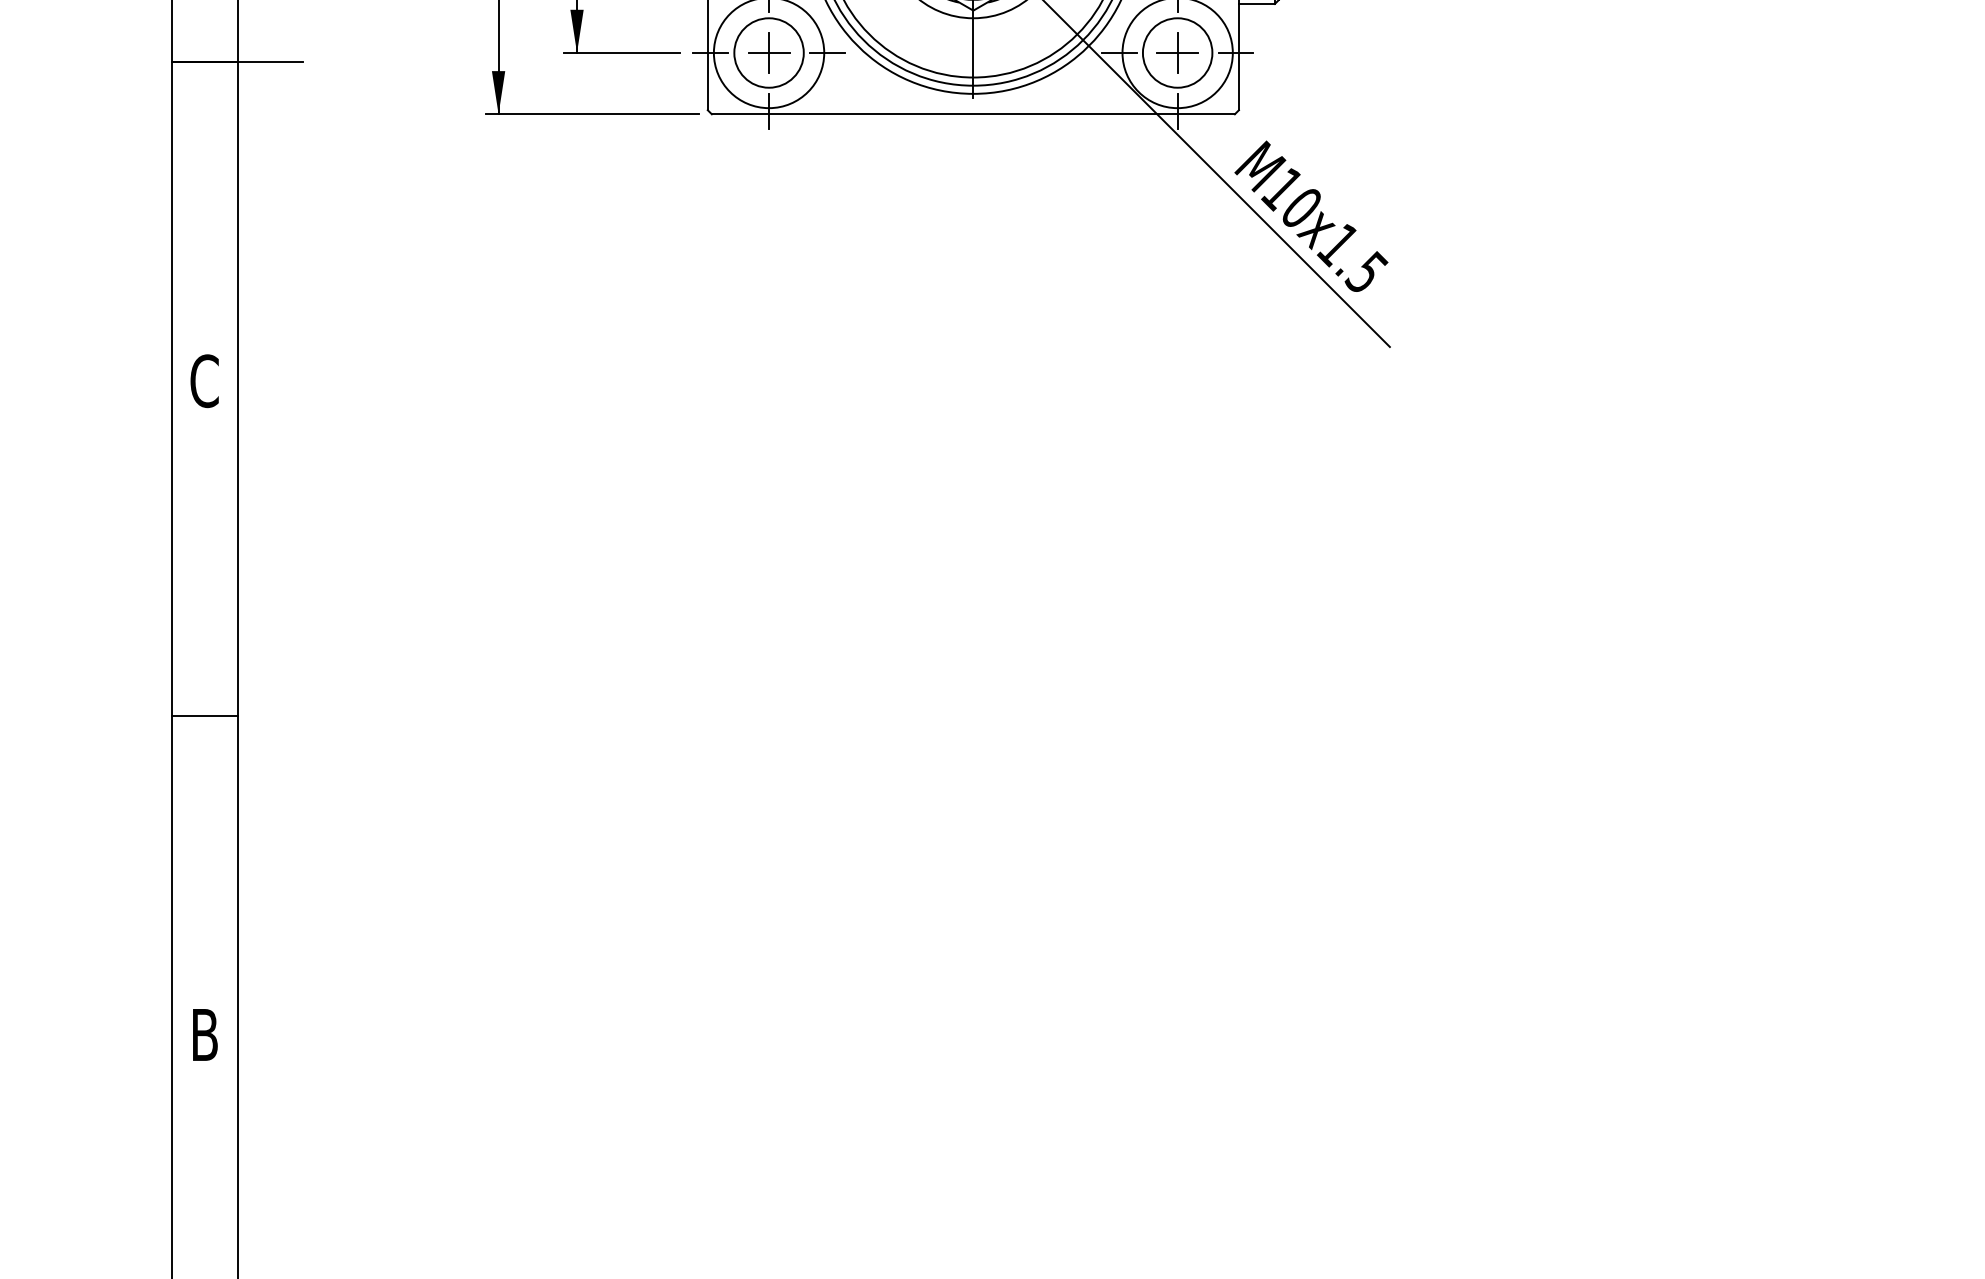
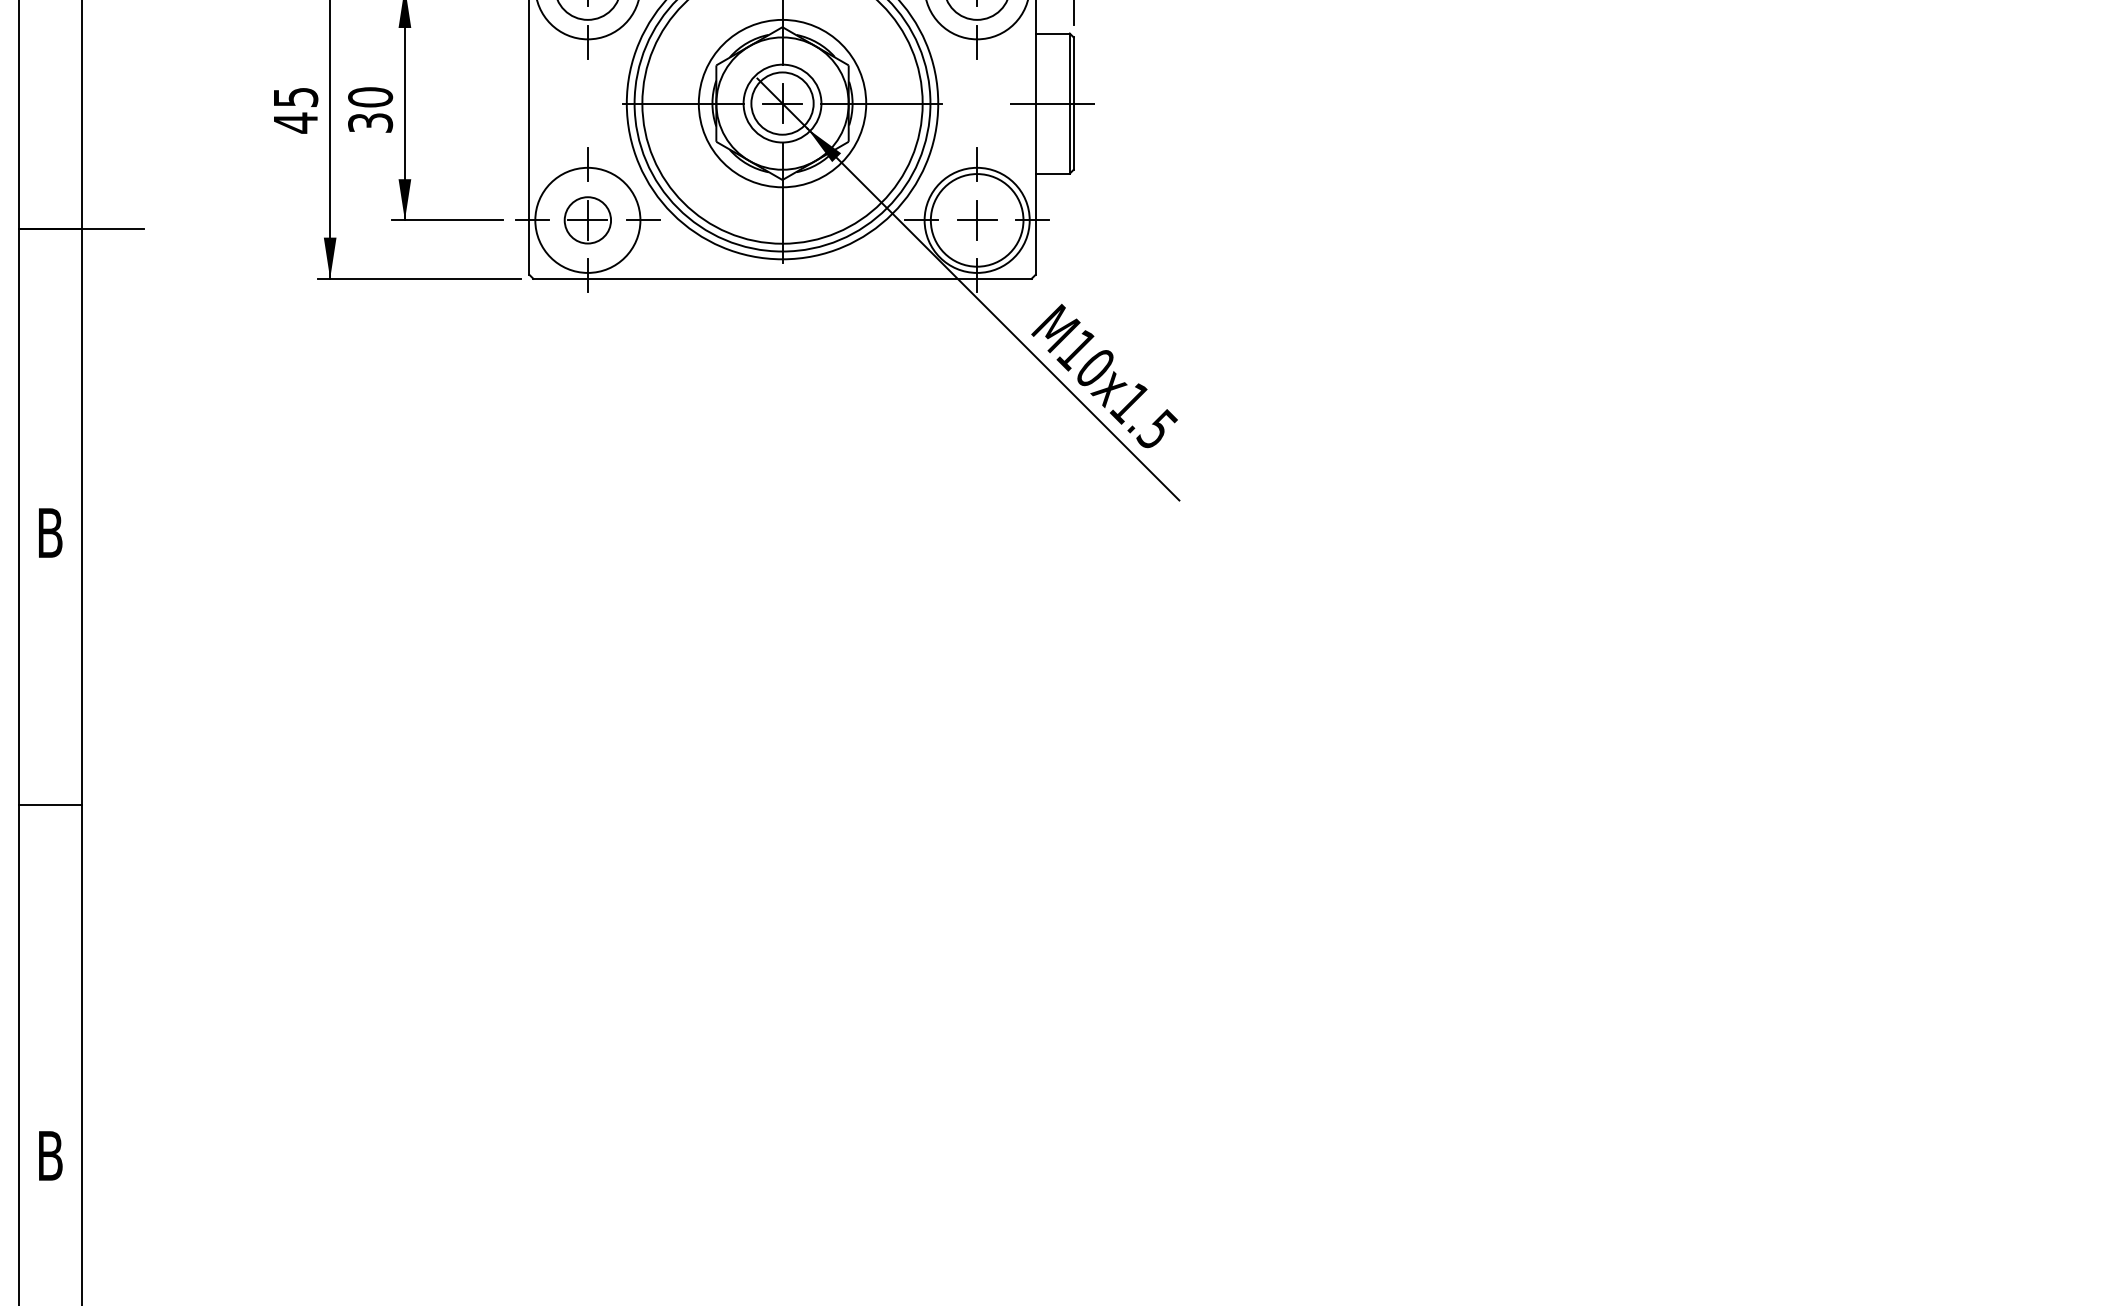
circle: (768, 53) -> (587, 220), size x0.7
circle: (1178, 53) -> (977, 220), size x1.4
text: (203, 380) -> (49, 532), C -> B
line: (205, 715) -> (50, 804), moved

